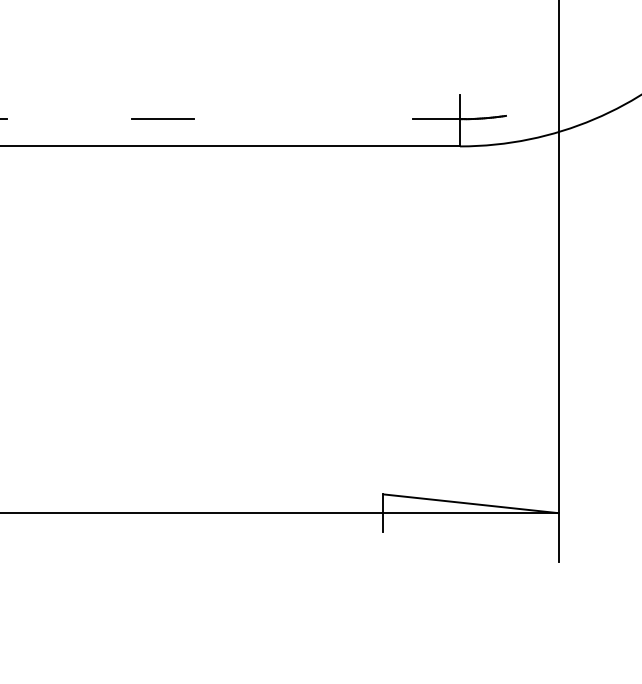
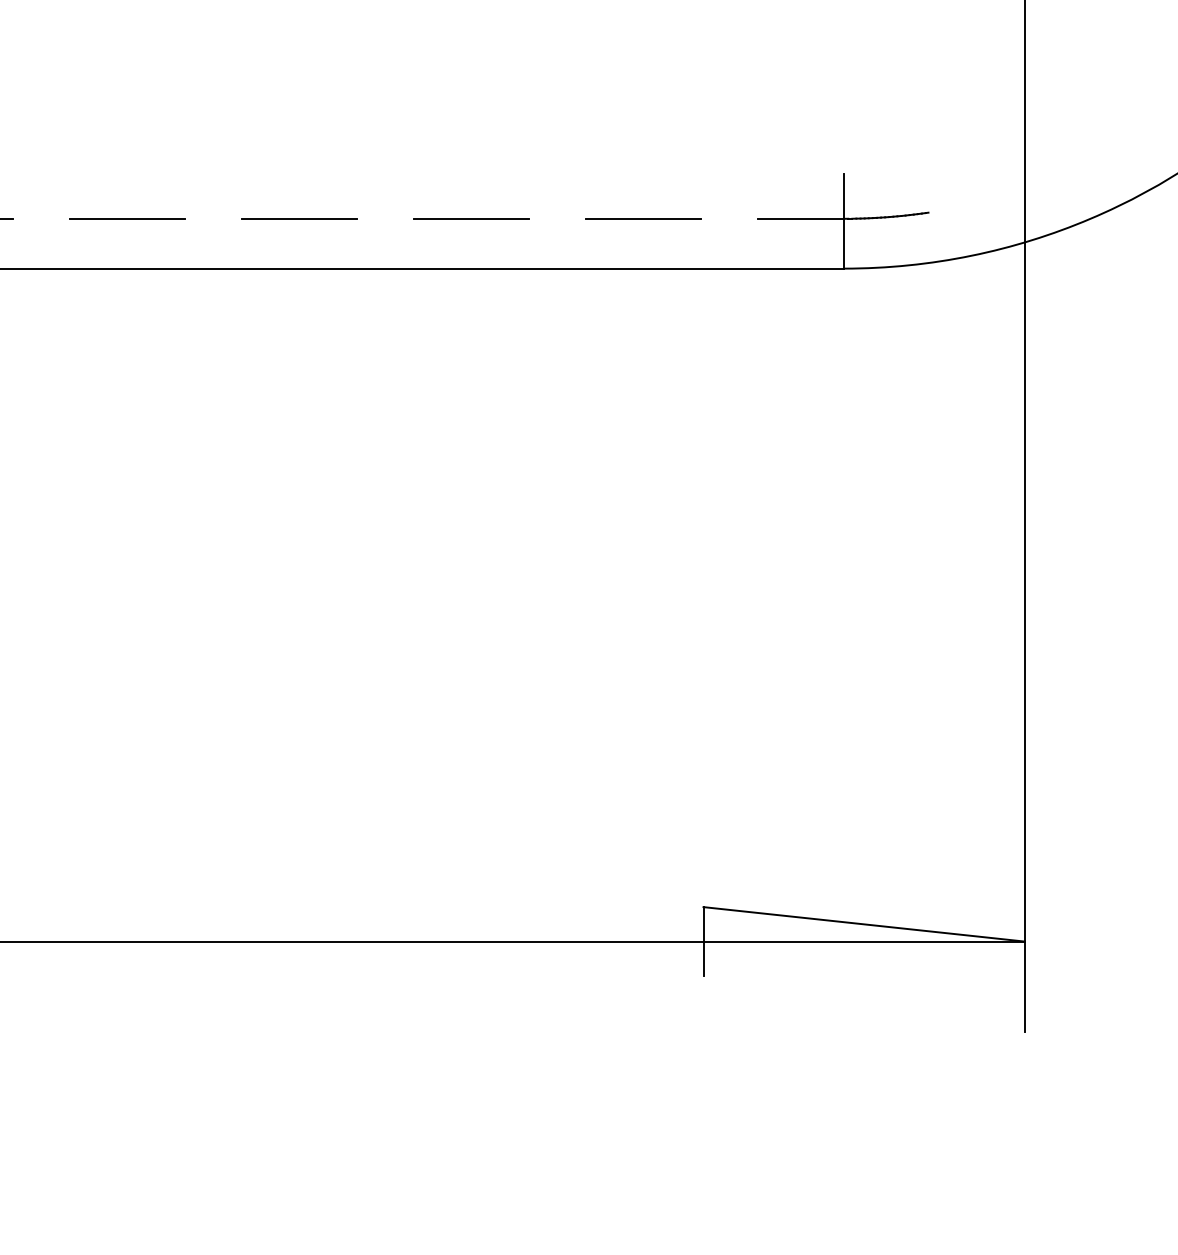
line: (69, 118) -> (127, 217), added
line: (256, 119) -> (470, 219), added
line: (350, 119) -> (643, 219), added

